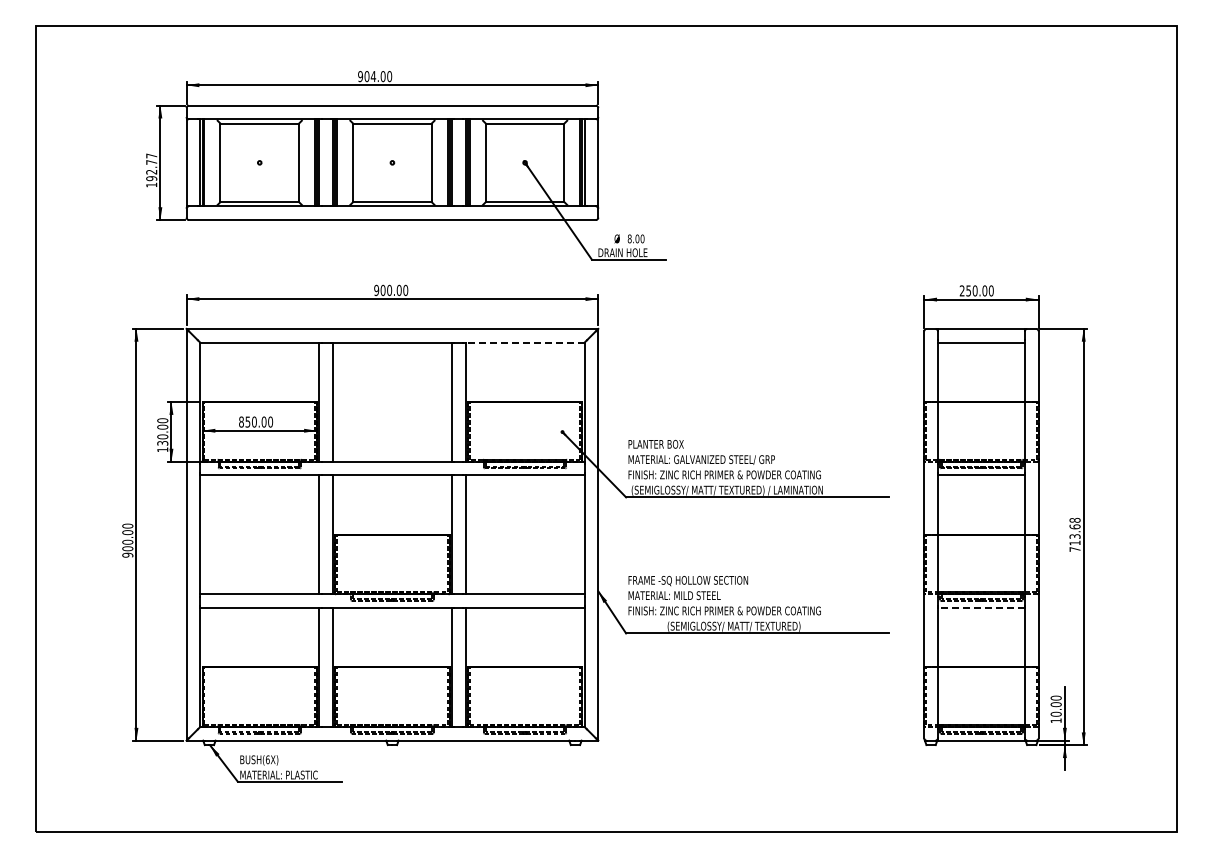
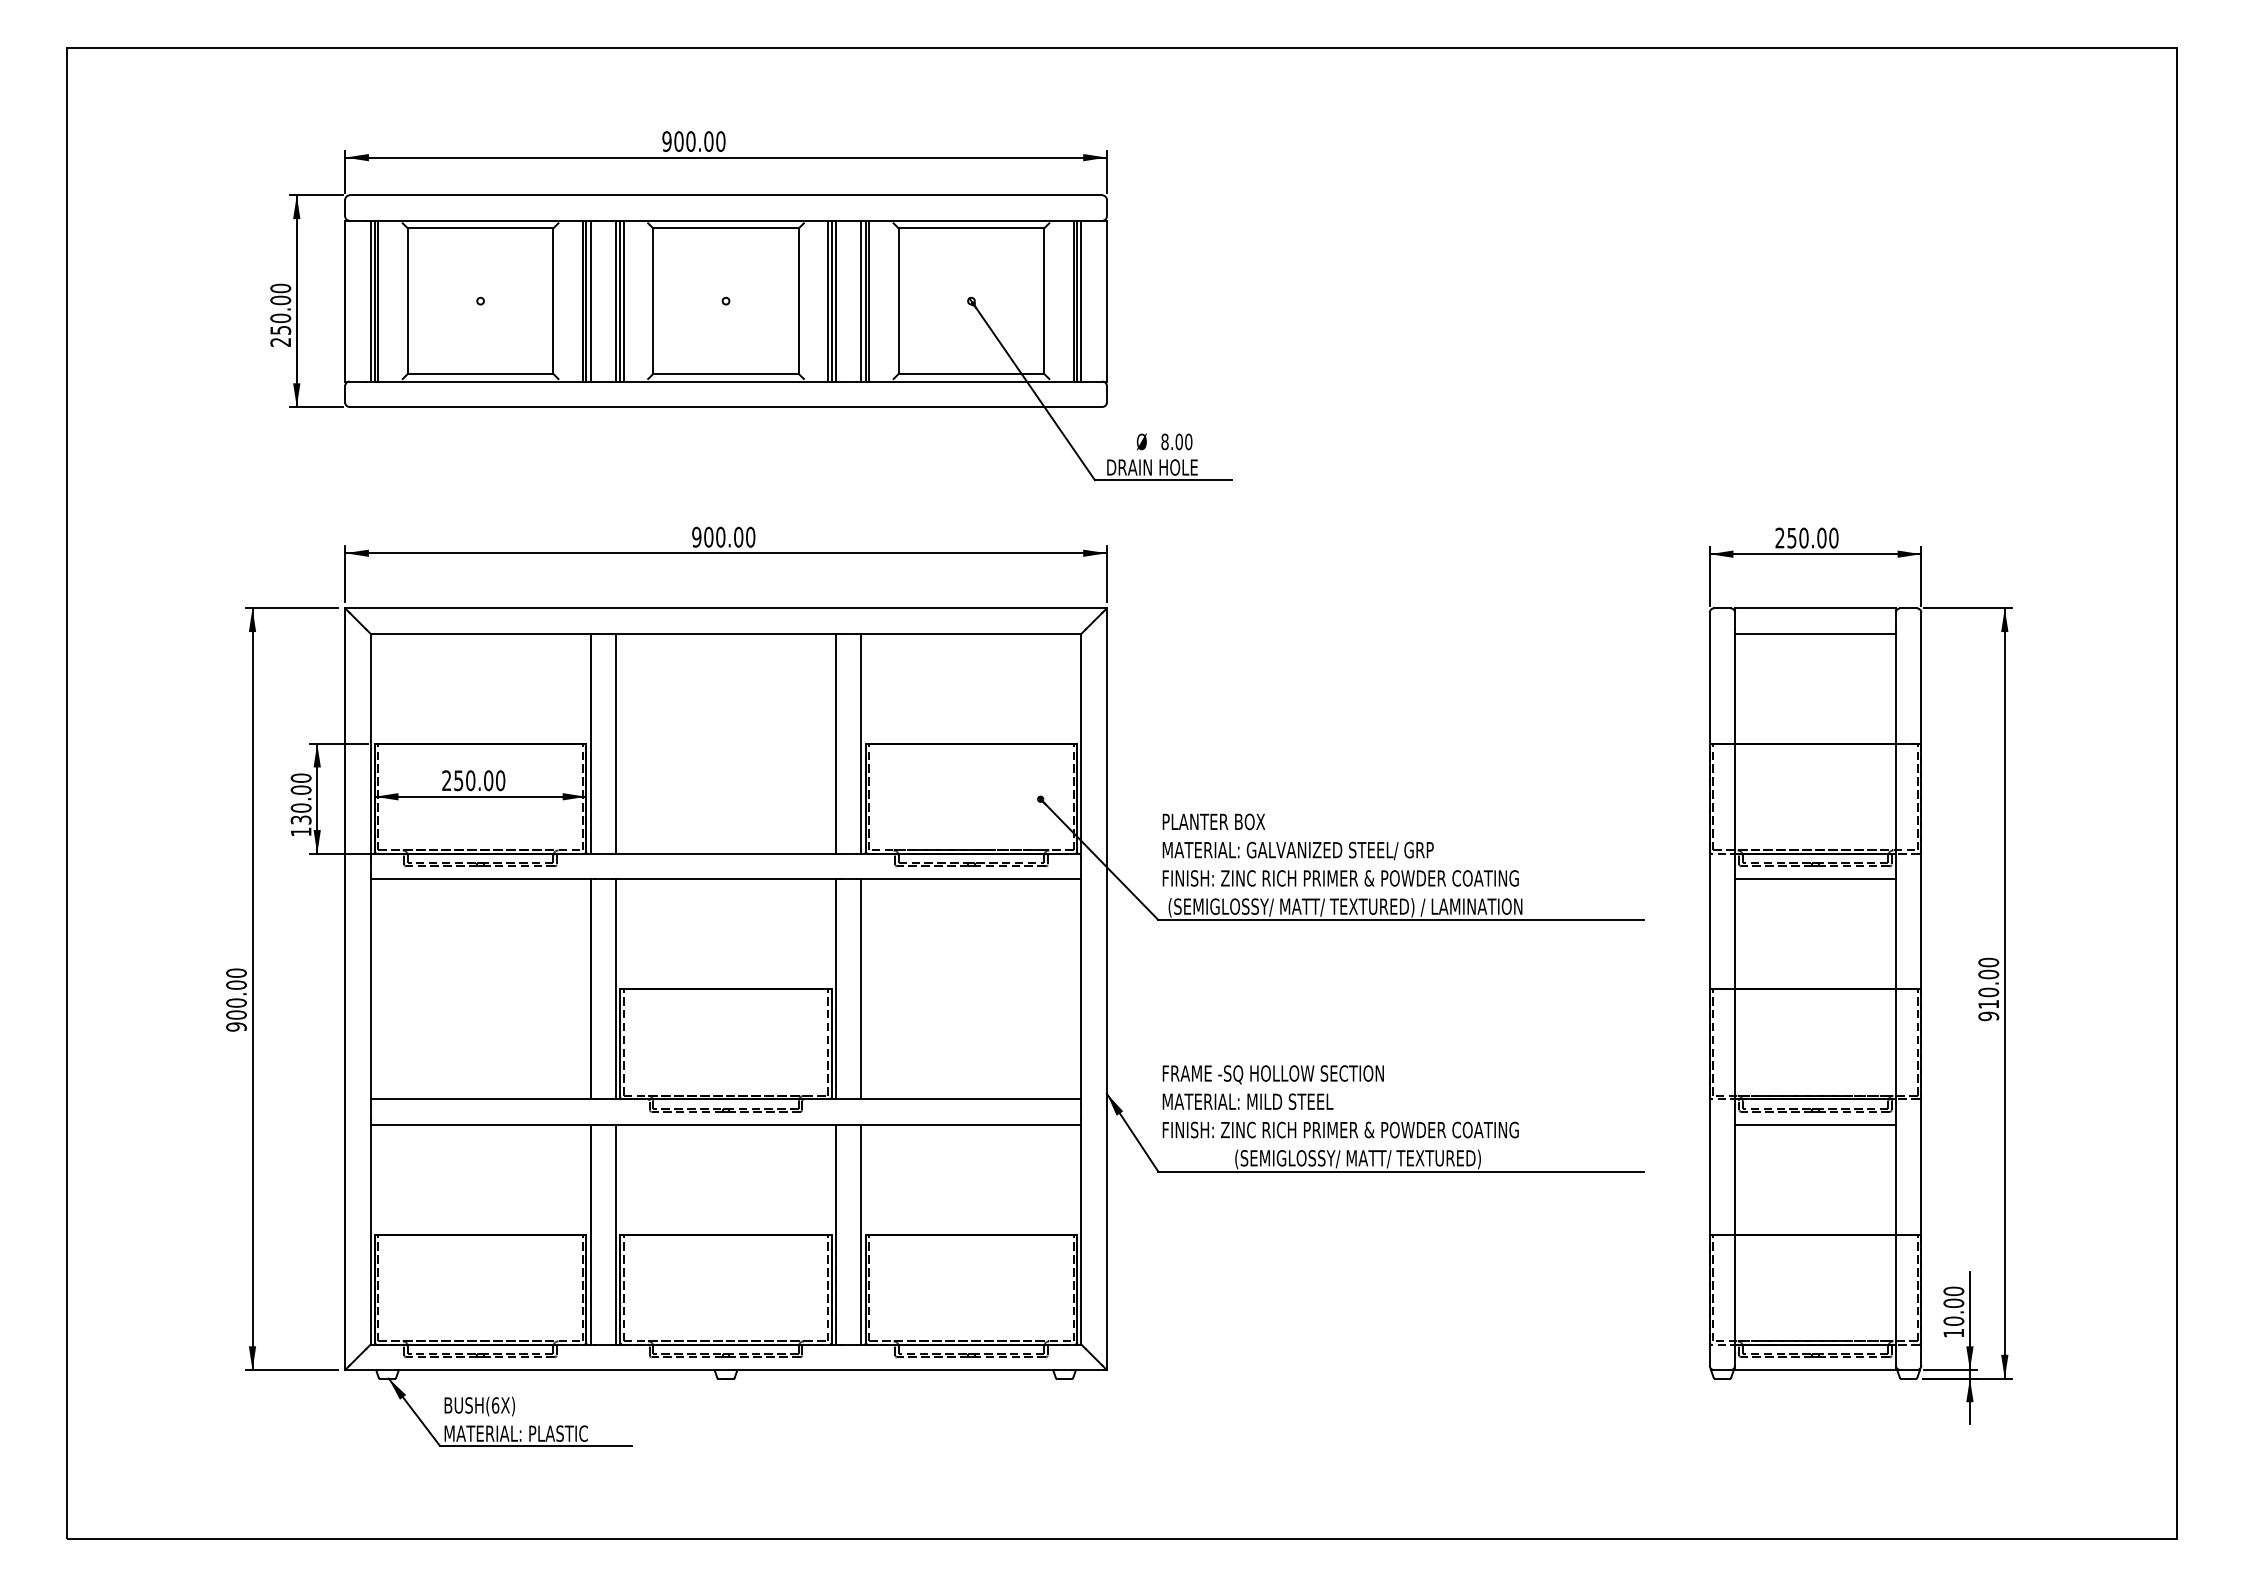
text: (373, 76) -> (690, 141), 904.00 -> 900.00
text: (151, 170) -> (280, 315), 192.77 -> 250.00
line: (524, 342) -> (970, 633), dashed -> solid
text: (241, 421) -> (446, 779), 850.00 -> 250.00
text: (1074, 534) -> (1987, 988), 713.68 -> 910.00
line: (980, 607) -> (1813, 1123), dashed -> solid

